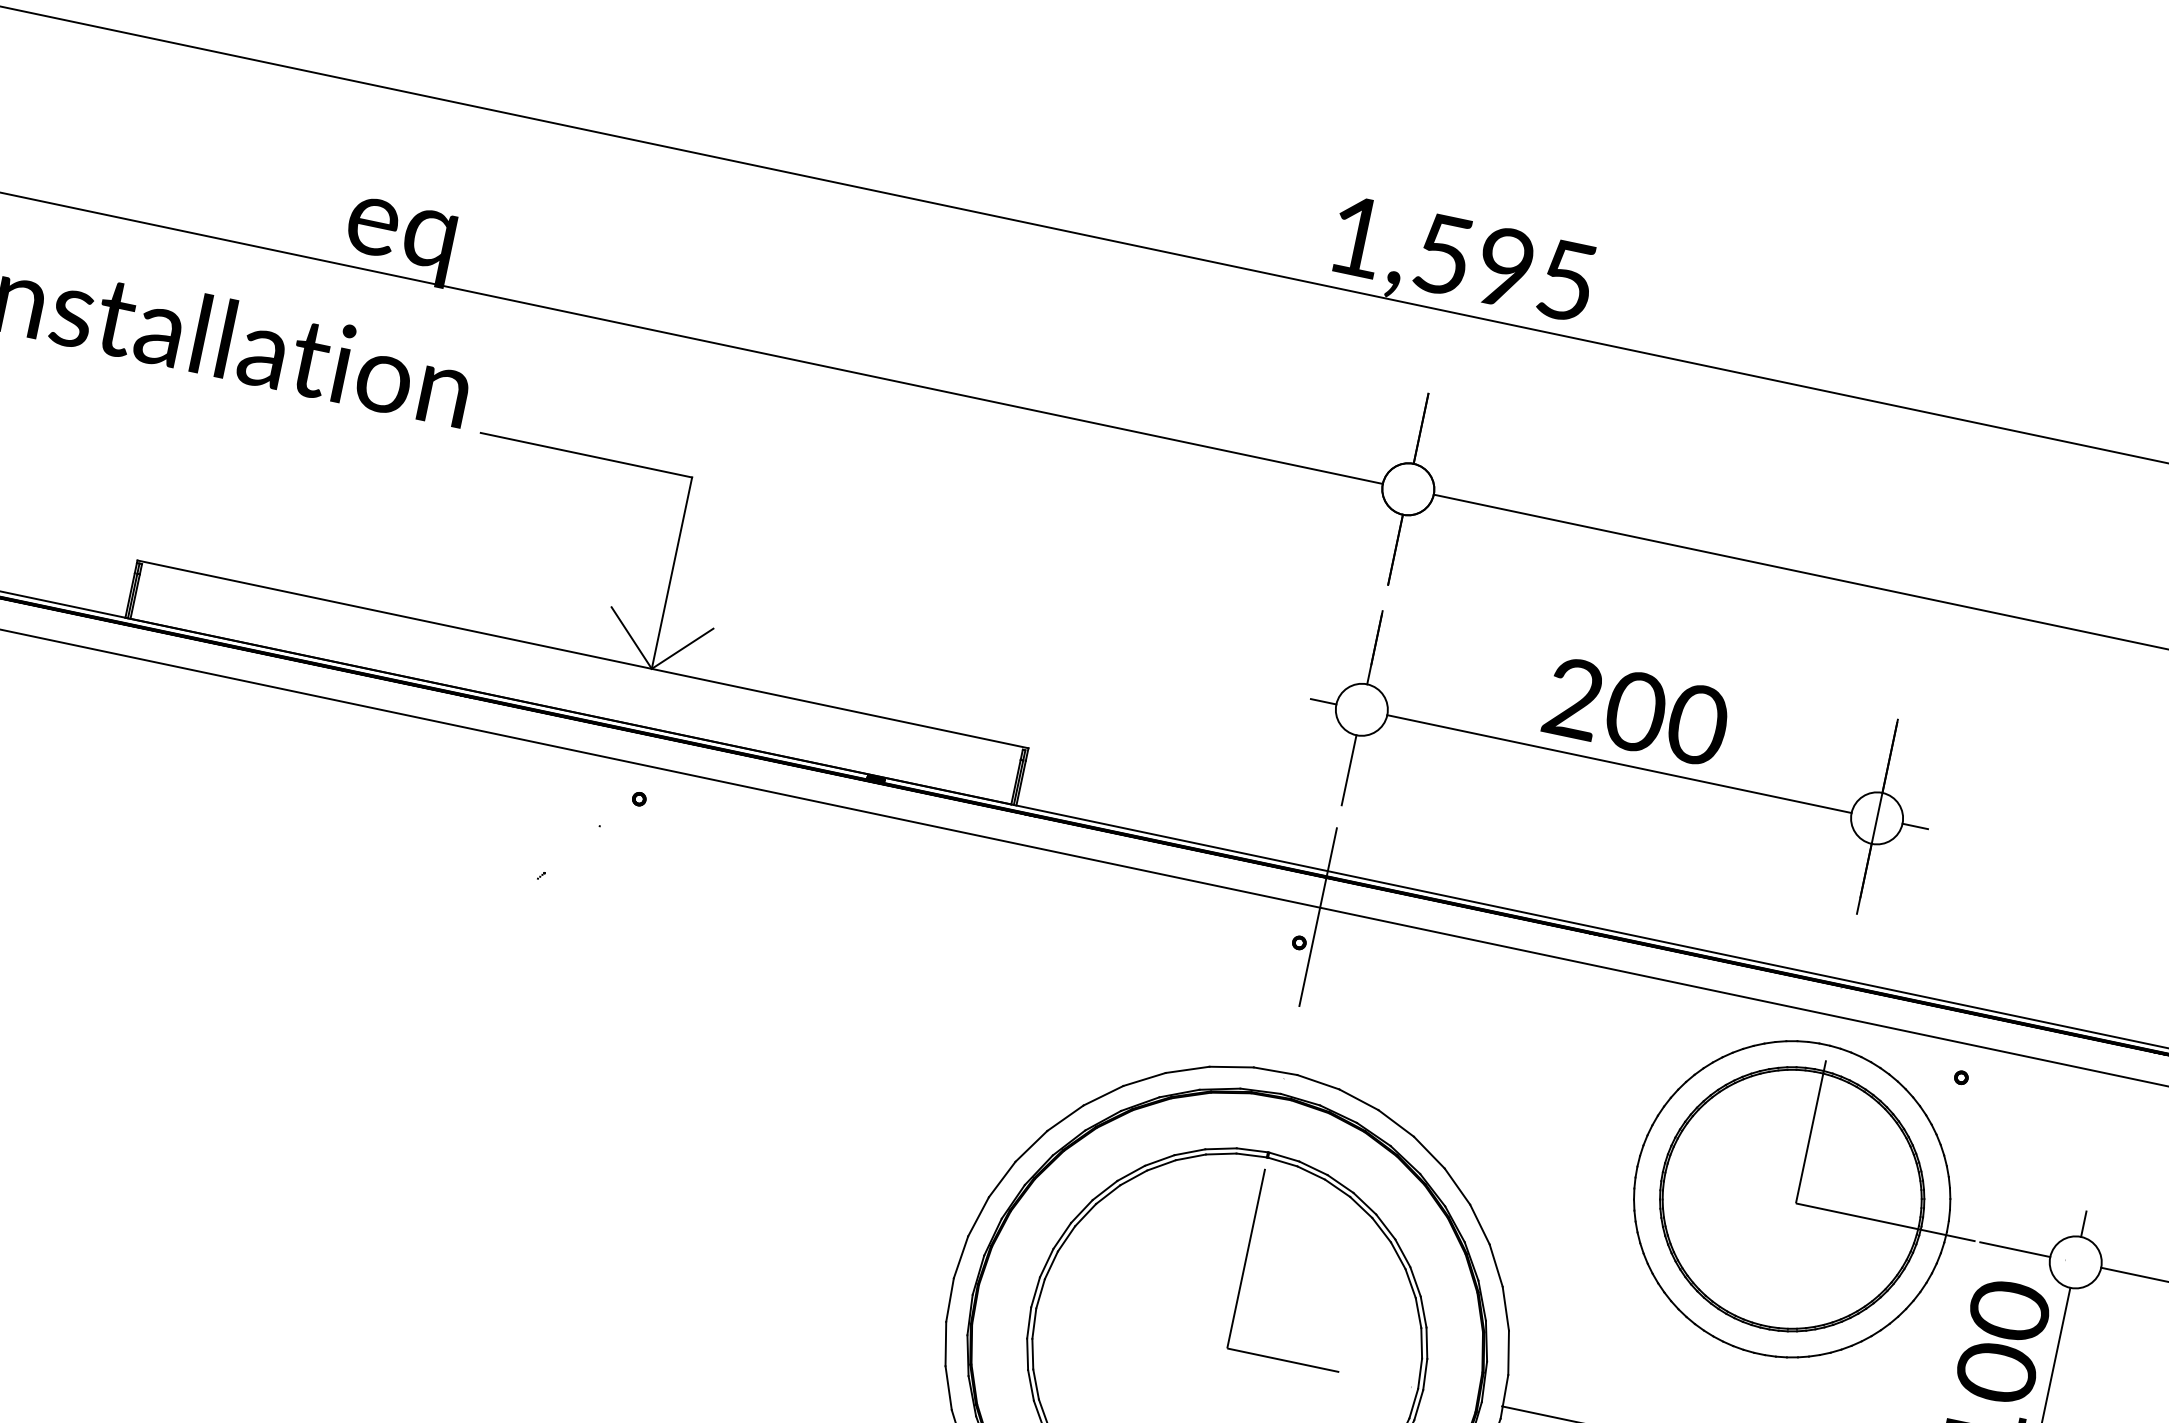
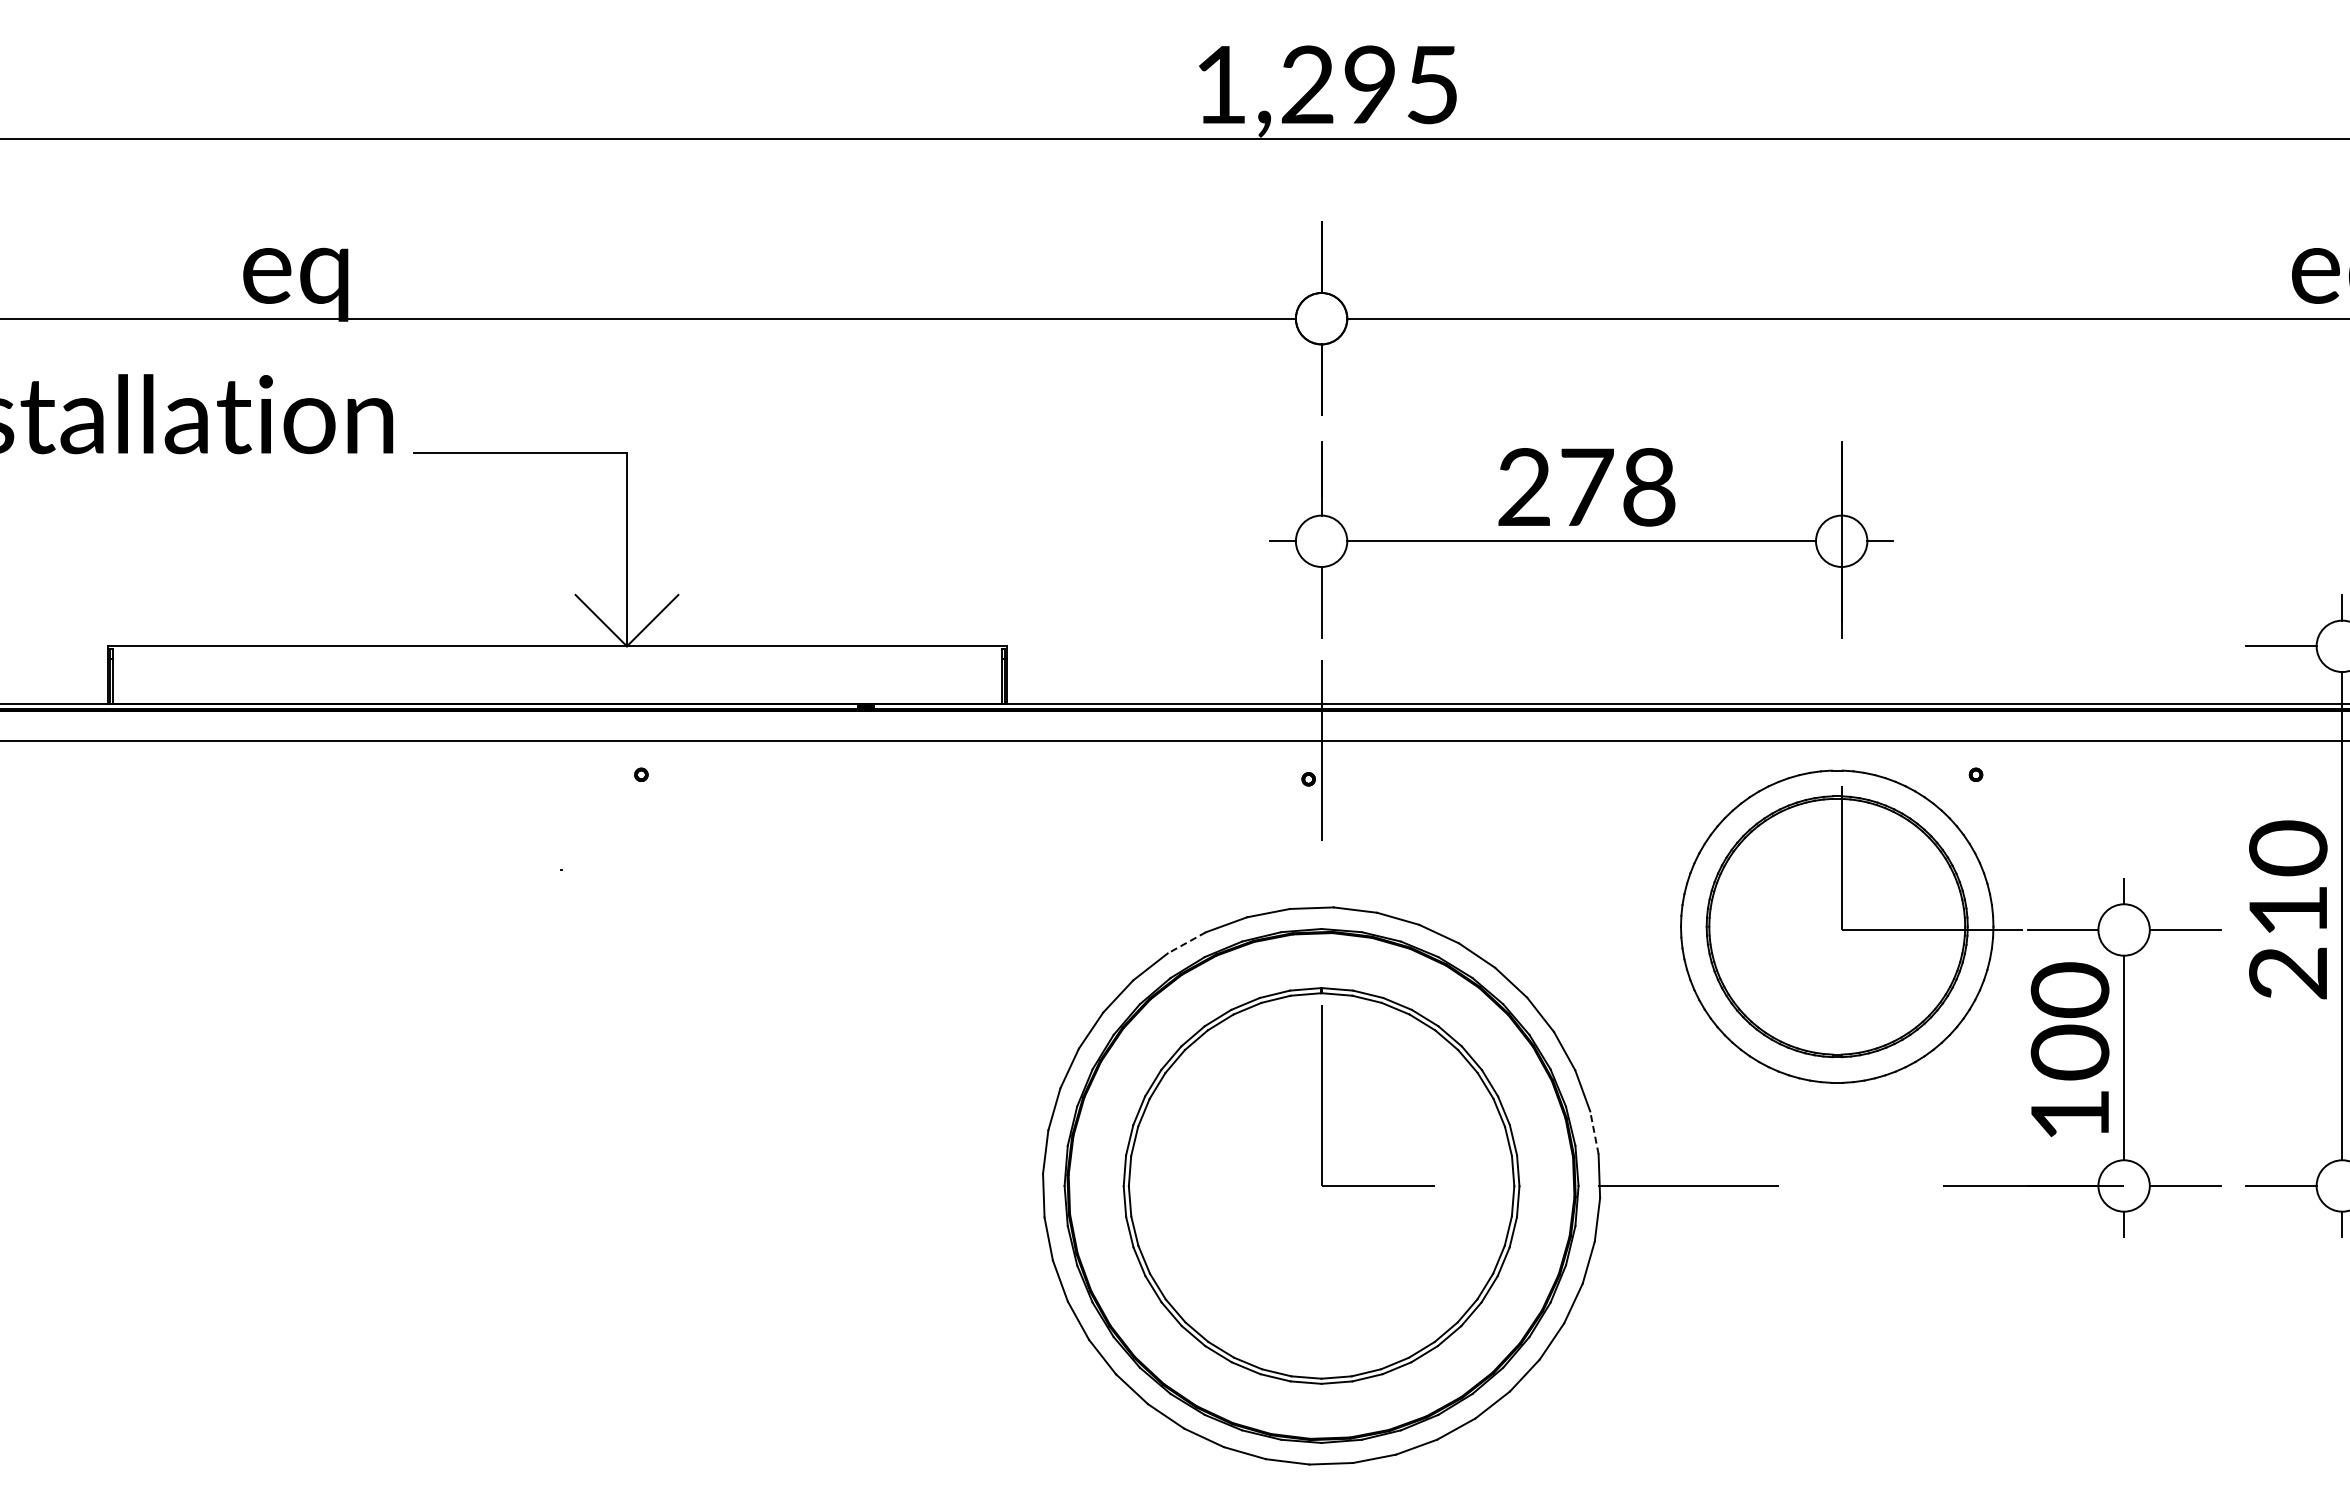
text: (1443, 254) -> (1307, 84), 1,595 -> 1,295
text: (1667, 718) -> (1618, 487), 200 -> 278
line: (1144, 1079) -> (1186, 942), solid -> dashed
line: (1508, 1352) -> (1594, 1132), solid -> dashed

